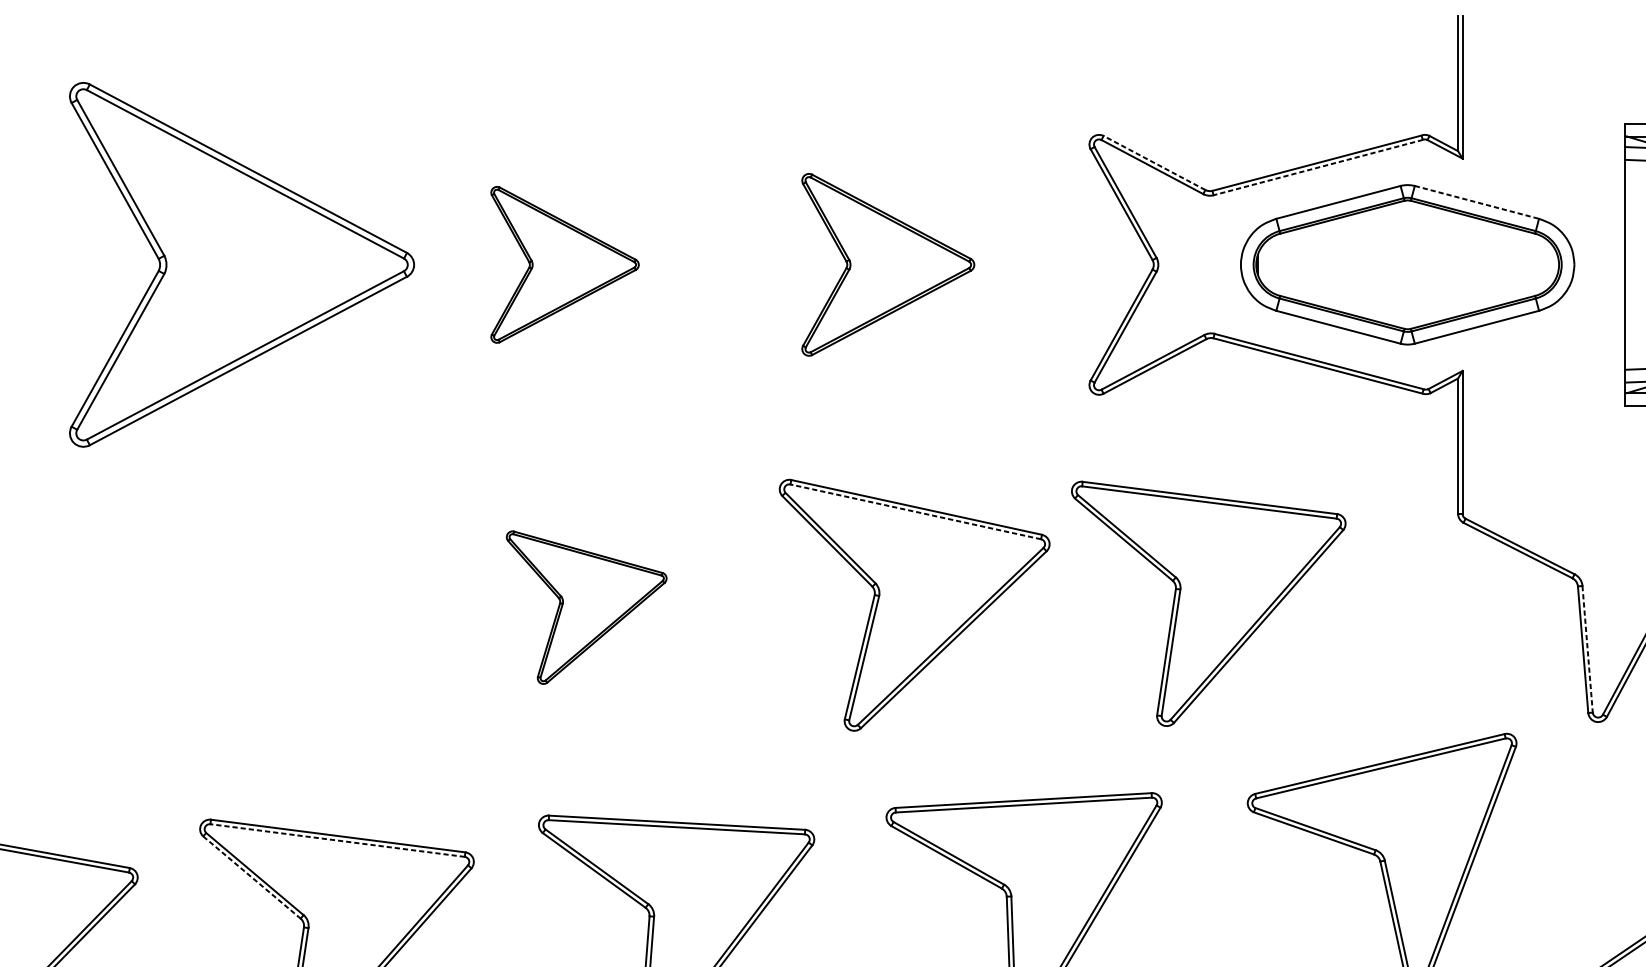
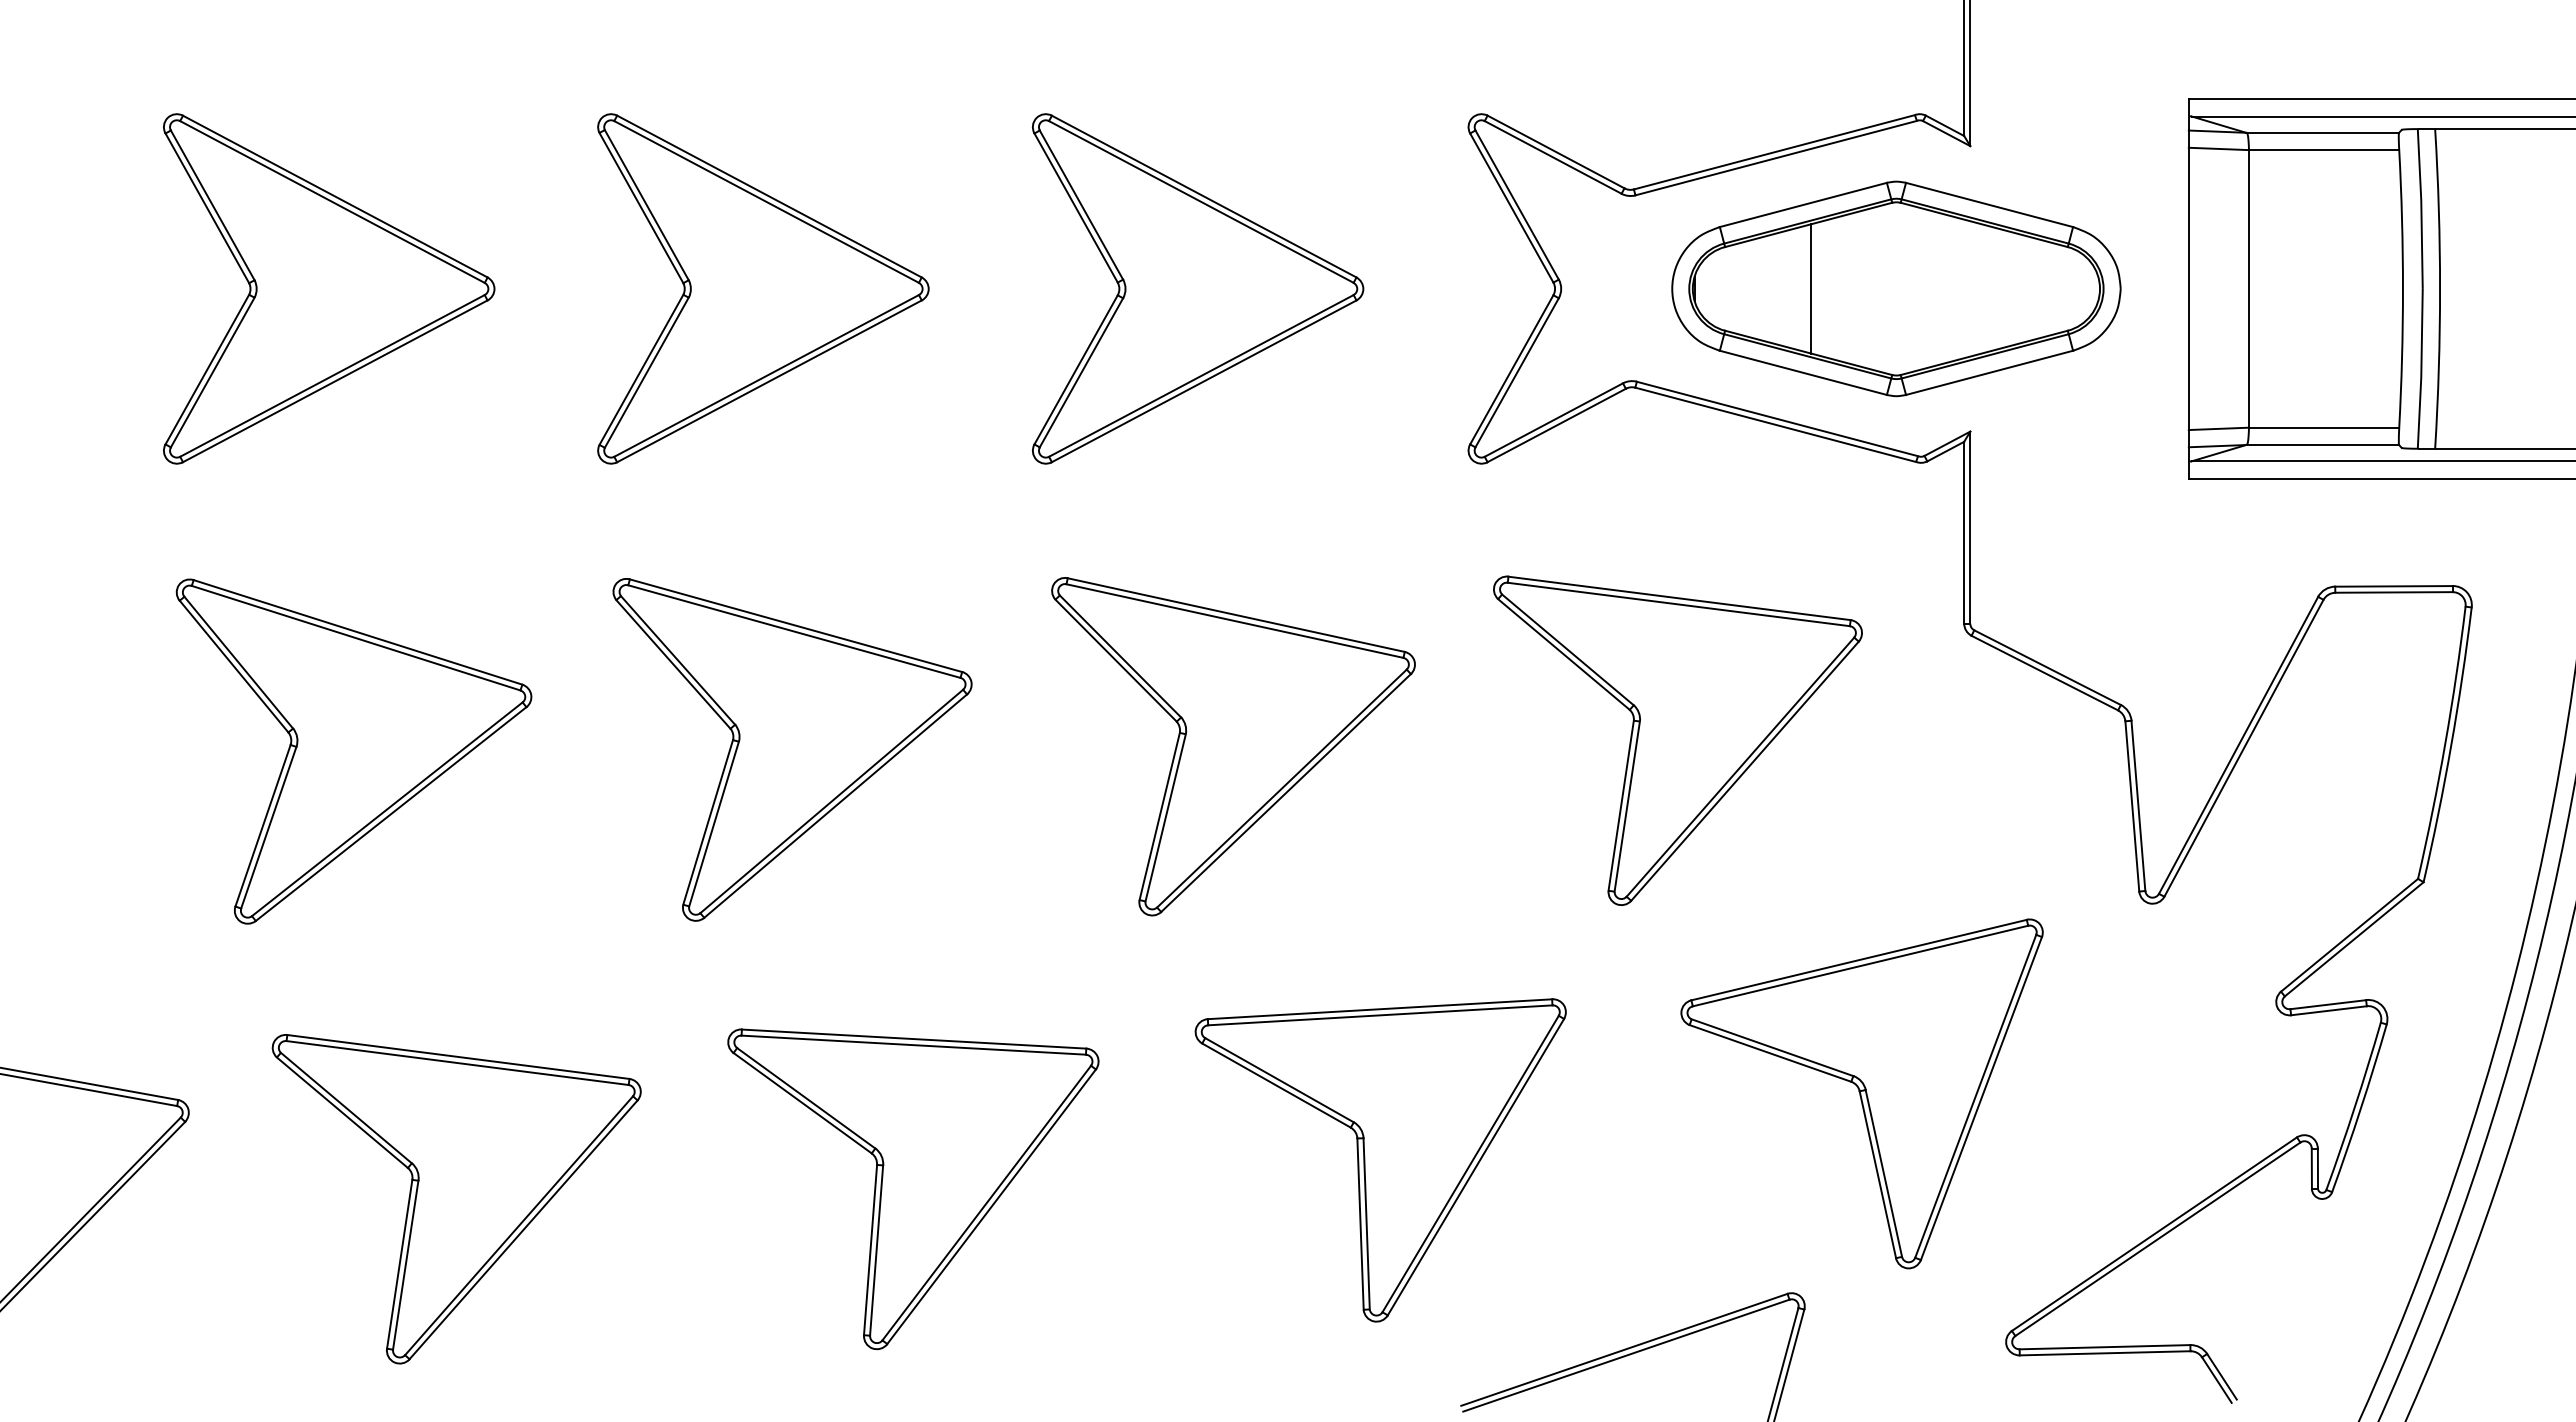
line: (1154, 162) -> (1555, 151), dashed -> solid
line: (1318, 167) -> (1776, 158), dashed -> solid
line: (1477, 202) -> (1990, 205), dashed -> solid
part: (242, 264) -> (329, 288), size x0.71
part: (565, 264) -> (763, 288), size x1.67
part: (887, 264) -> (1197, 288), size x1.43
line: (1344, 264) -> (1811, 288), added
line: (915, 511) -> (1234, 620), dashed -> solid
part: (1208, 603) -> (1677, 740), moved
part: (586, 607) -> (792, 749), size x1.67
part: (260, 608) -> (353, 751), added
line: (1587, 649) -> (2138, 806), dashed -> solid
line: (337, 840) -> (457, 1062), dashed -> solid
line: (252, 877) -> (342, 1112), dashed -> solid

